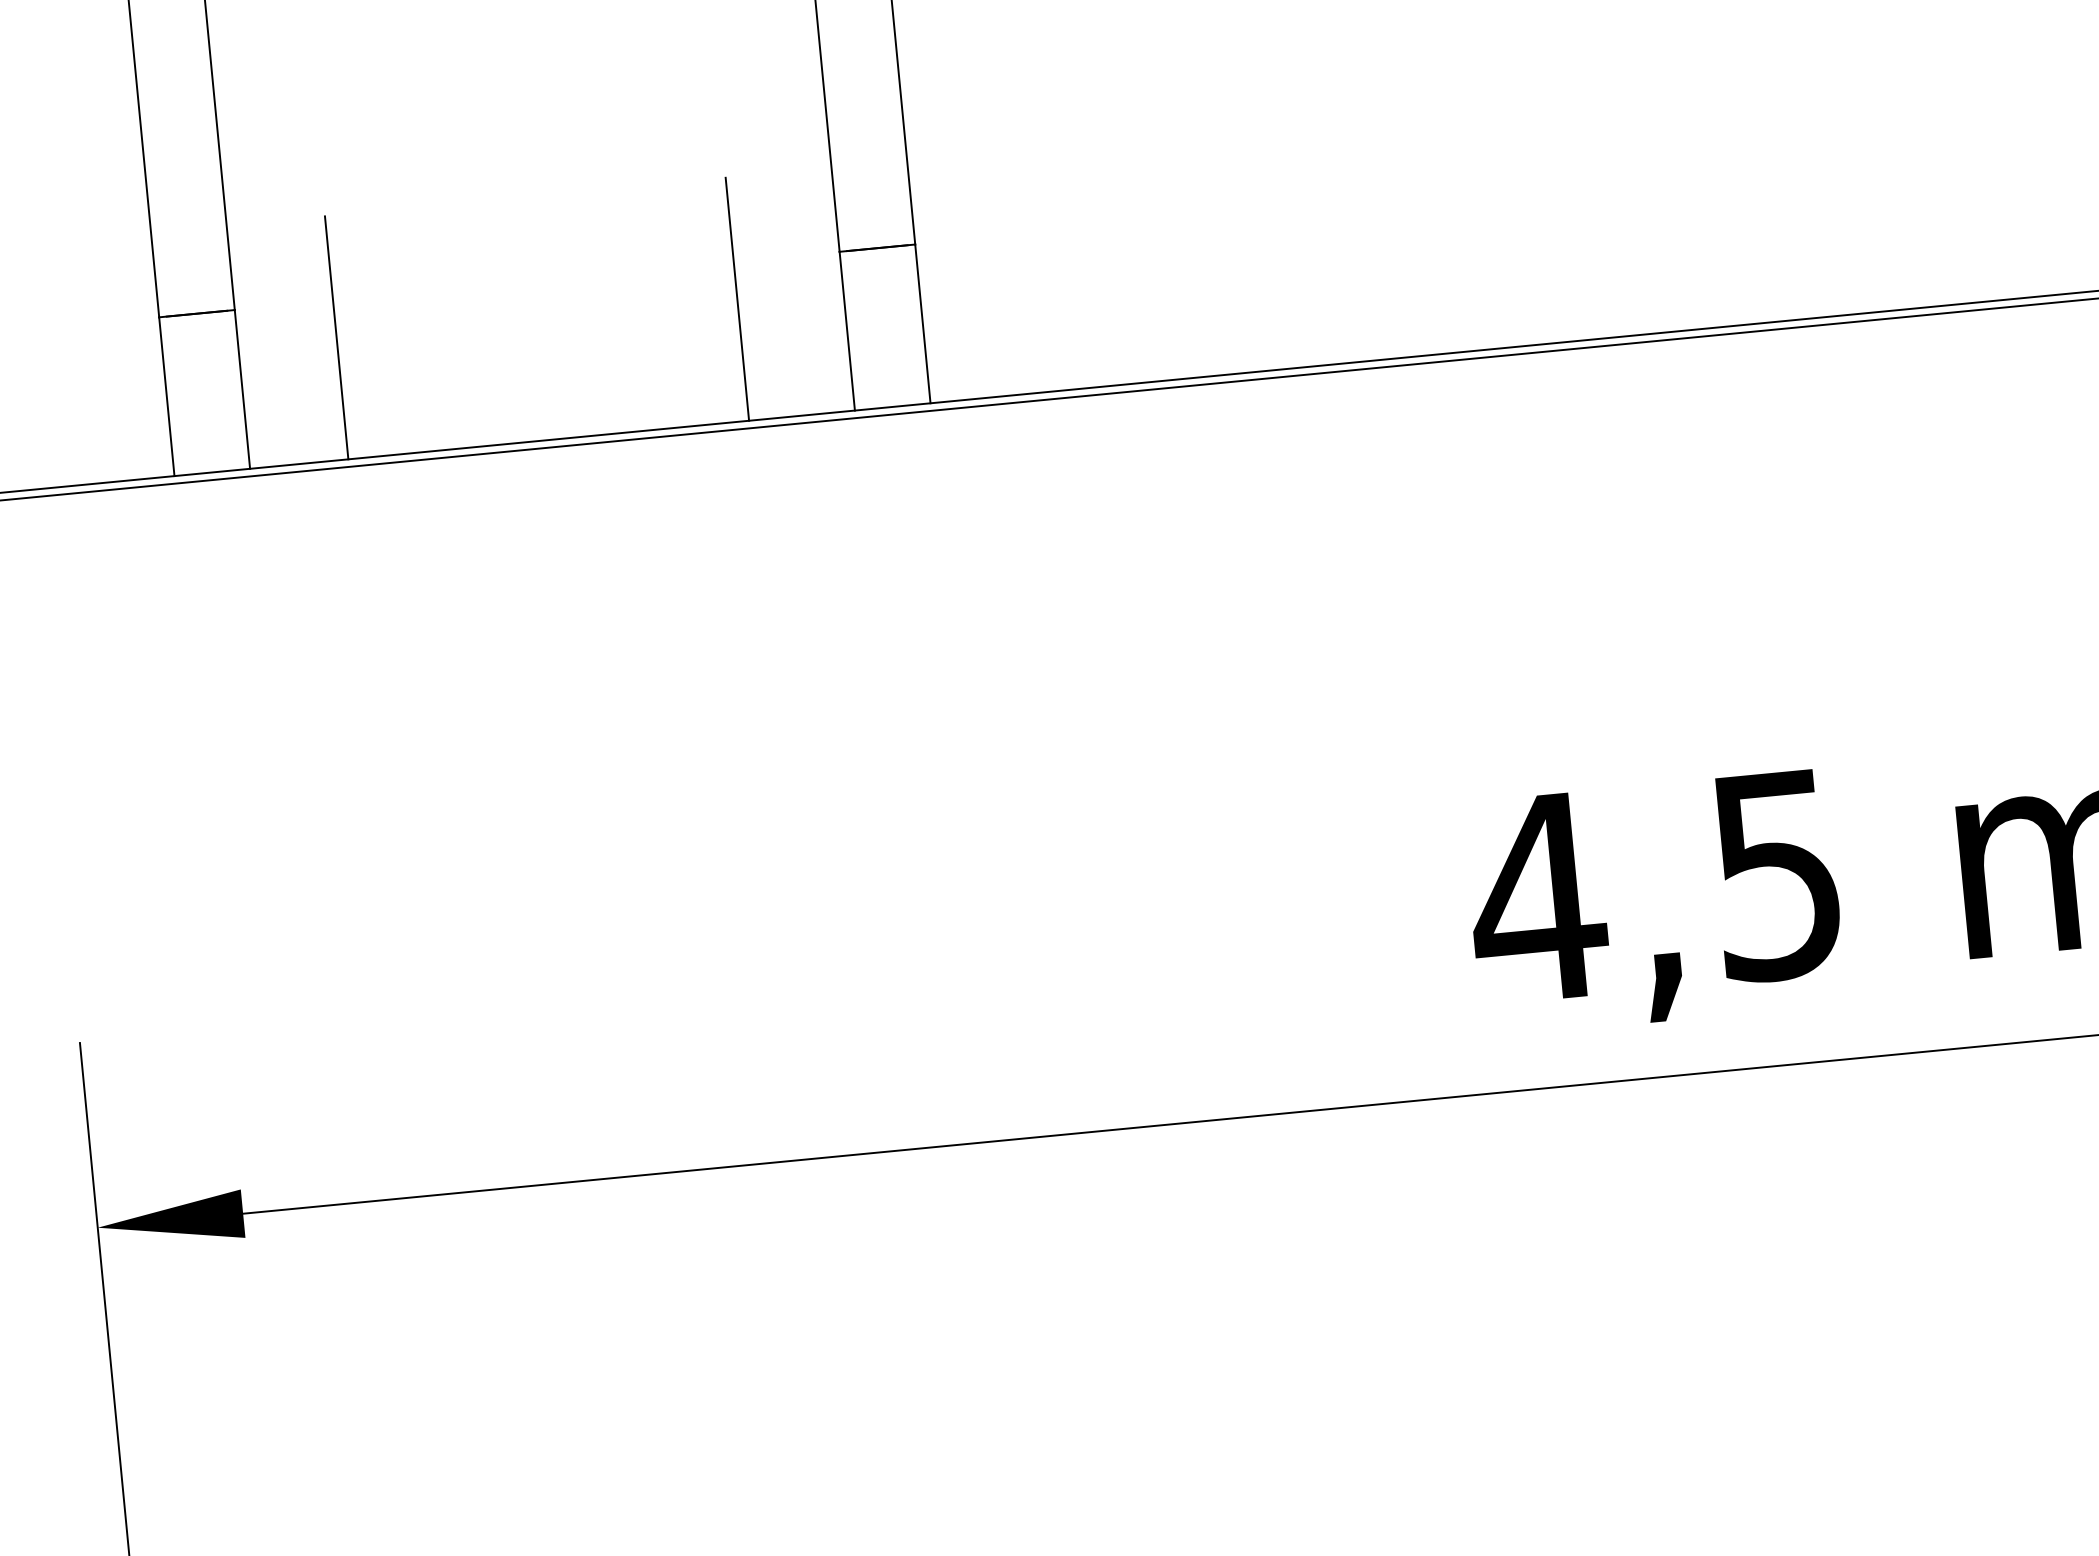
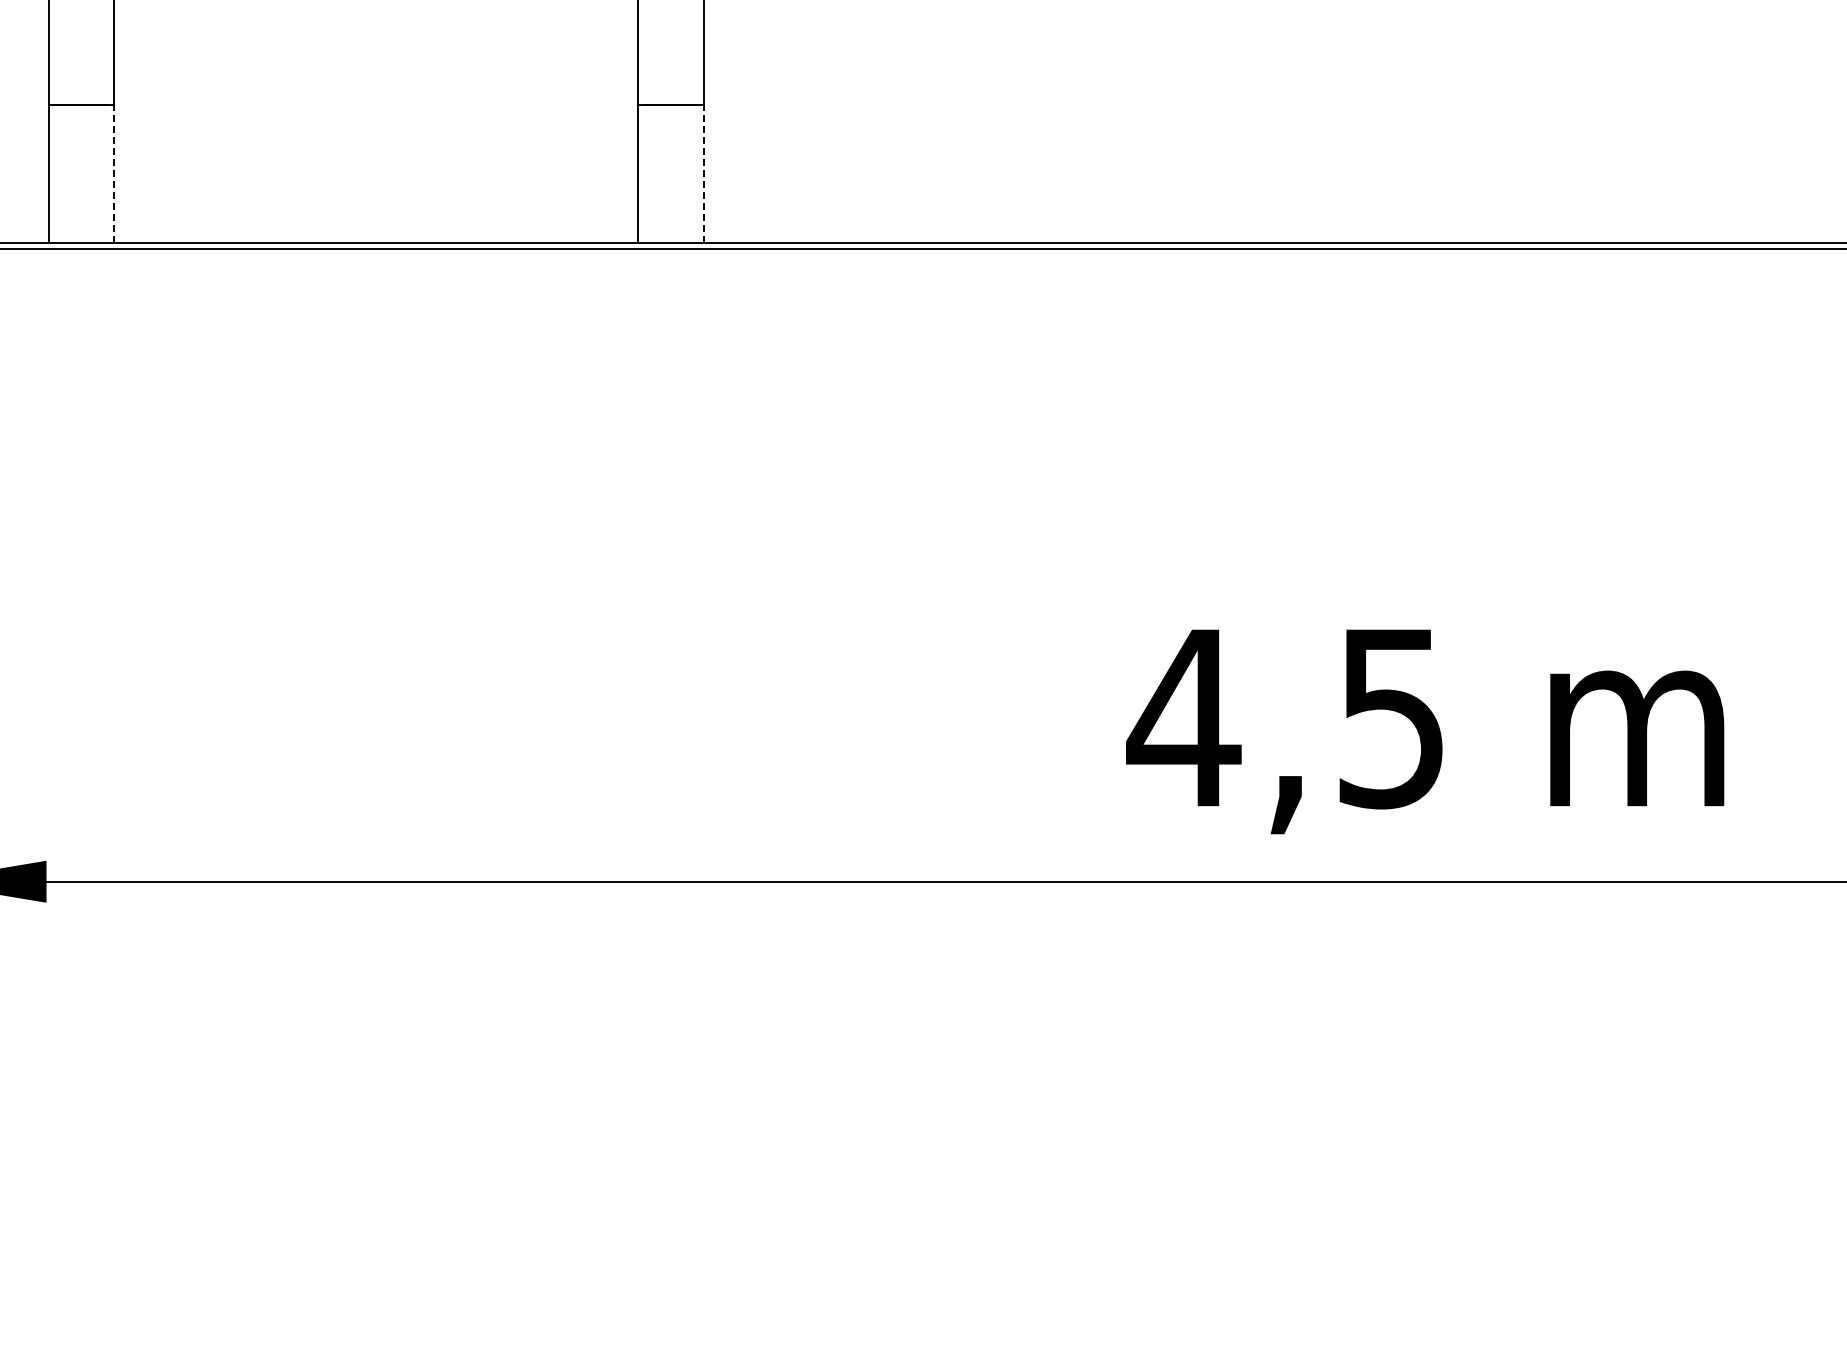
line: (737, 299) -> (546, 137), removed
line: (922, 323) -> (703, 173), solid -> dashed
line: (336, 337) -> (199, 137), removed
line: (242, 388) -> (114, 173), solid -> dashed

